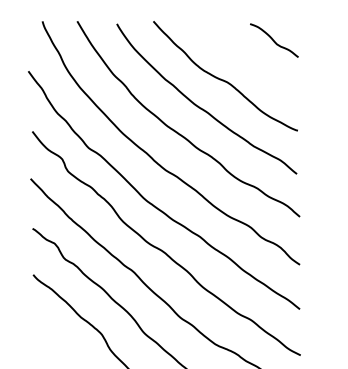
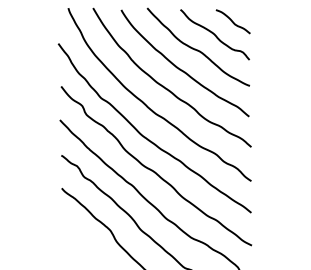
curve: (248, 58) -> (214, 34), added

